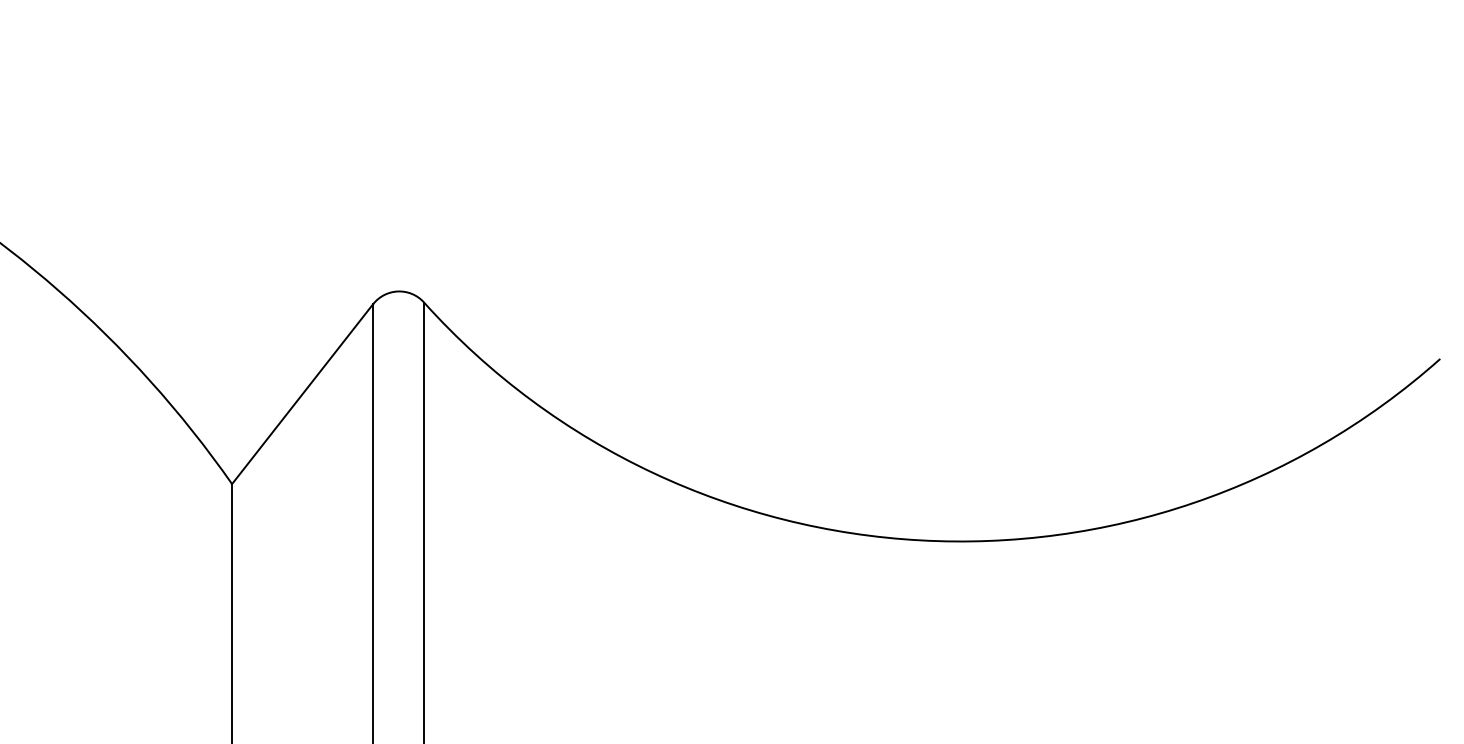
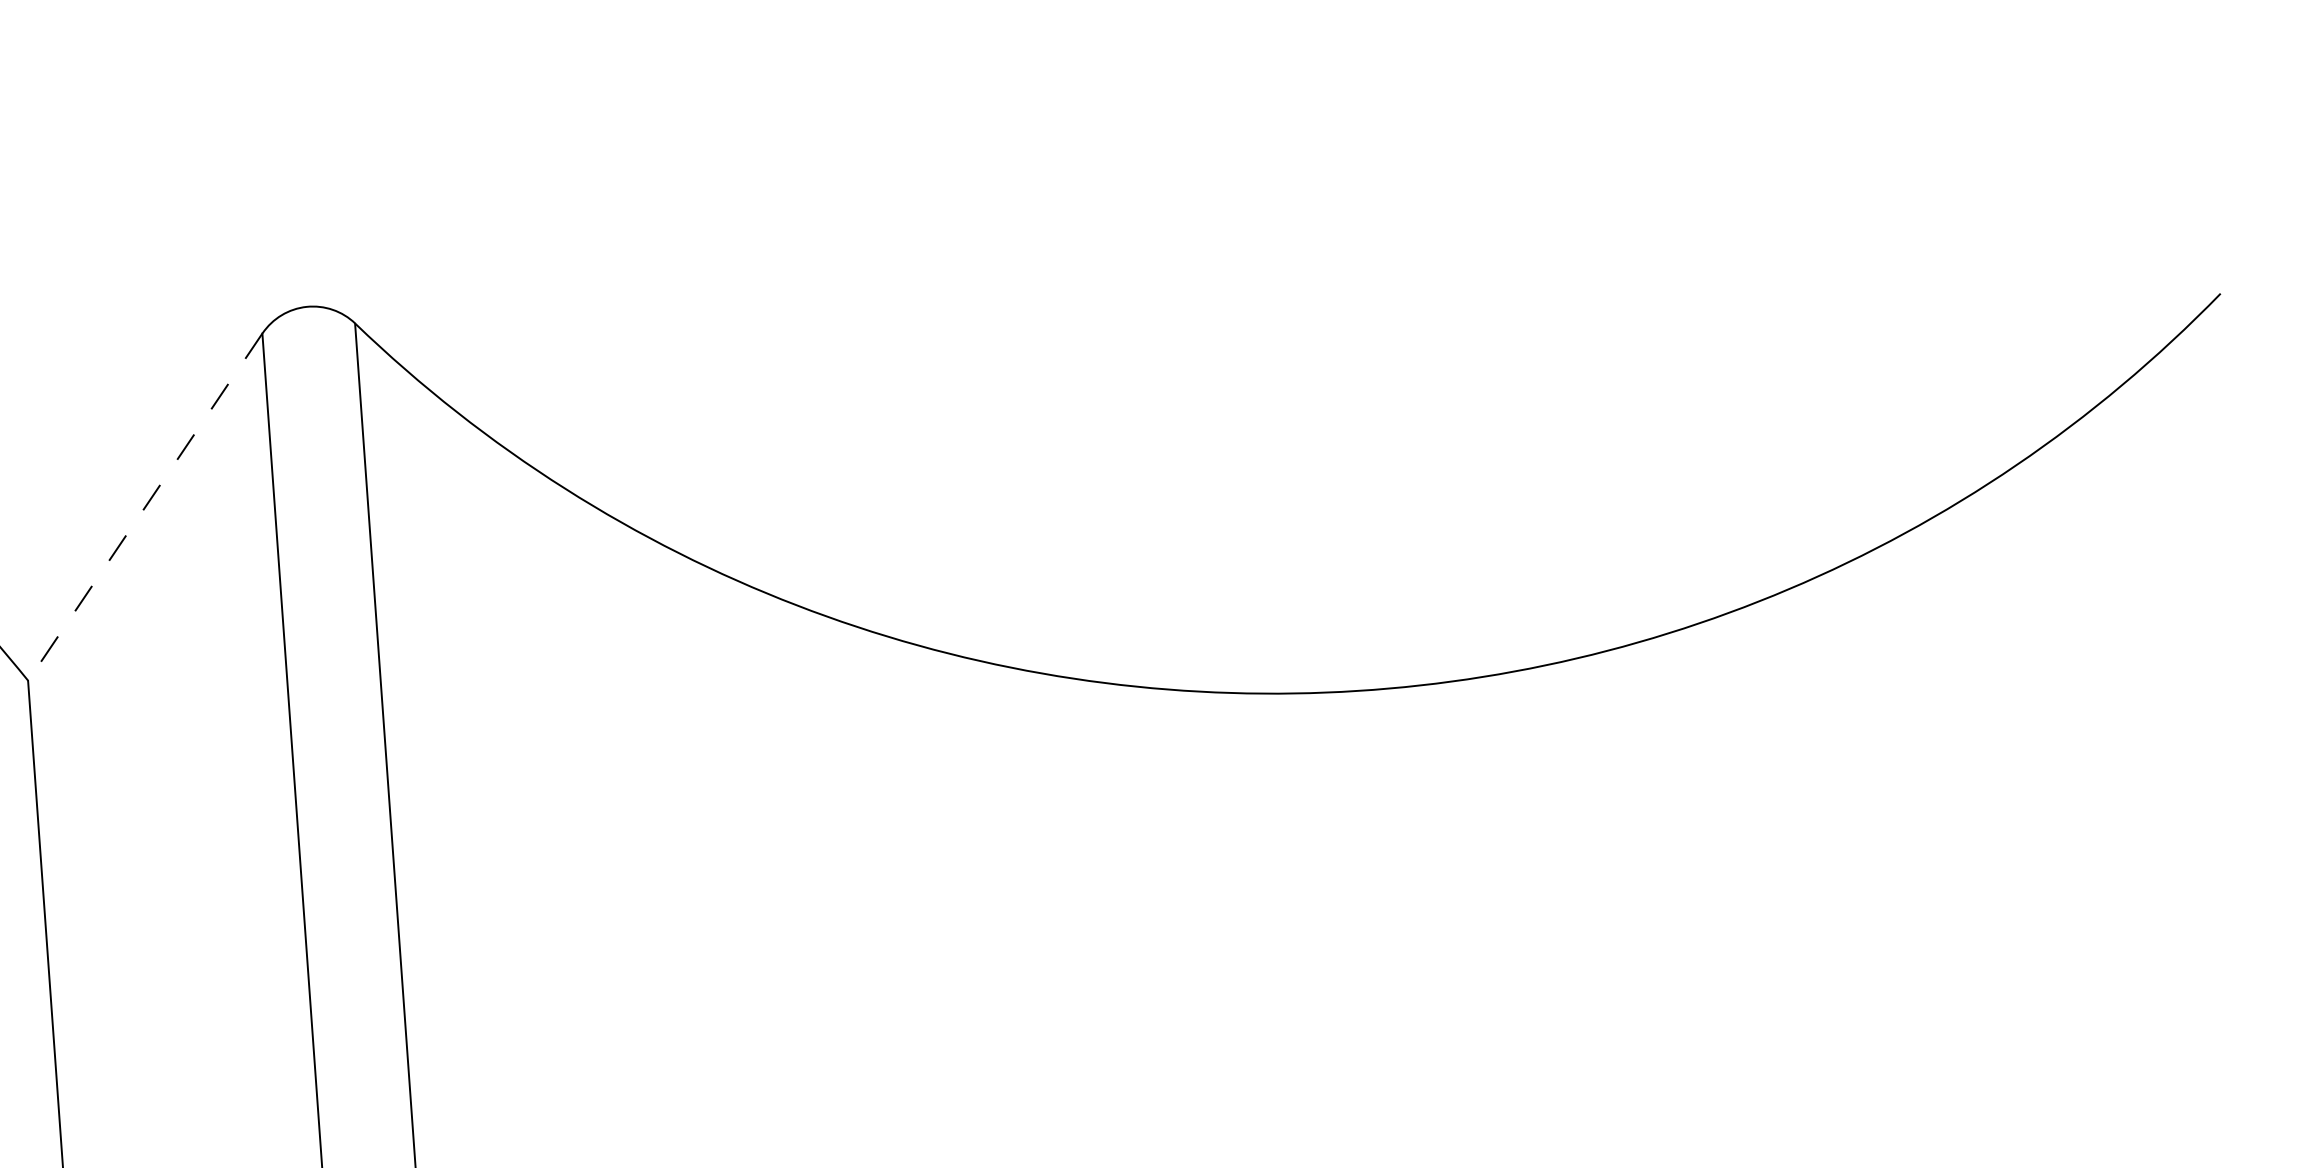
line: (302, 394) -> (145, 507), solid -> dashed

